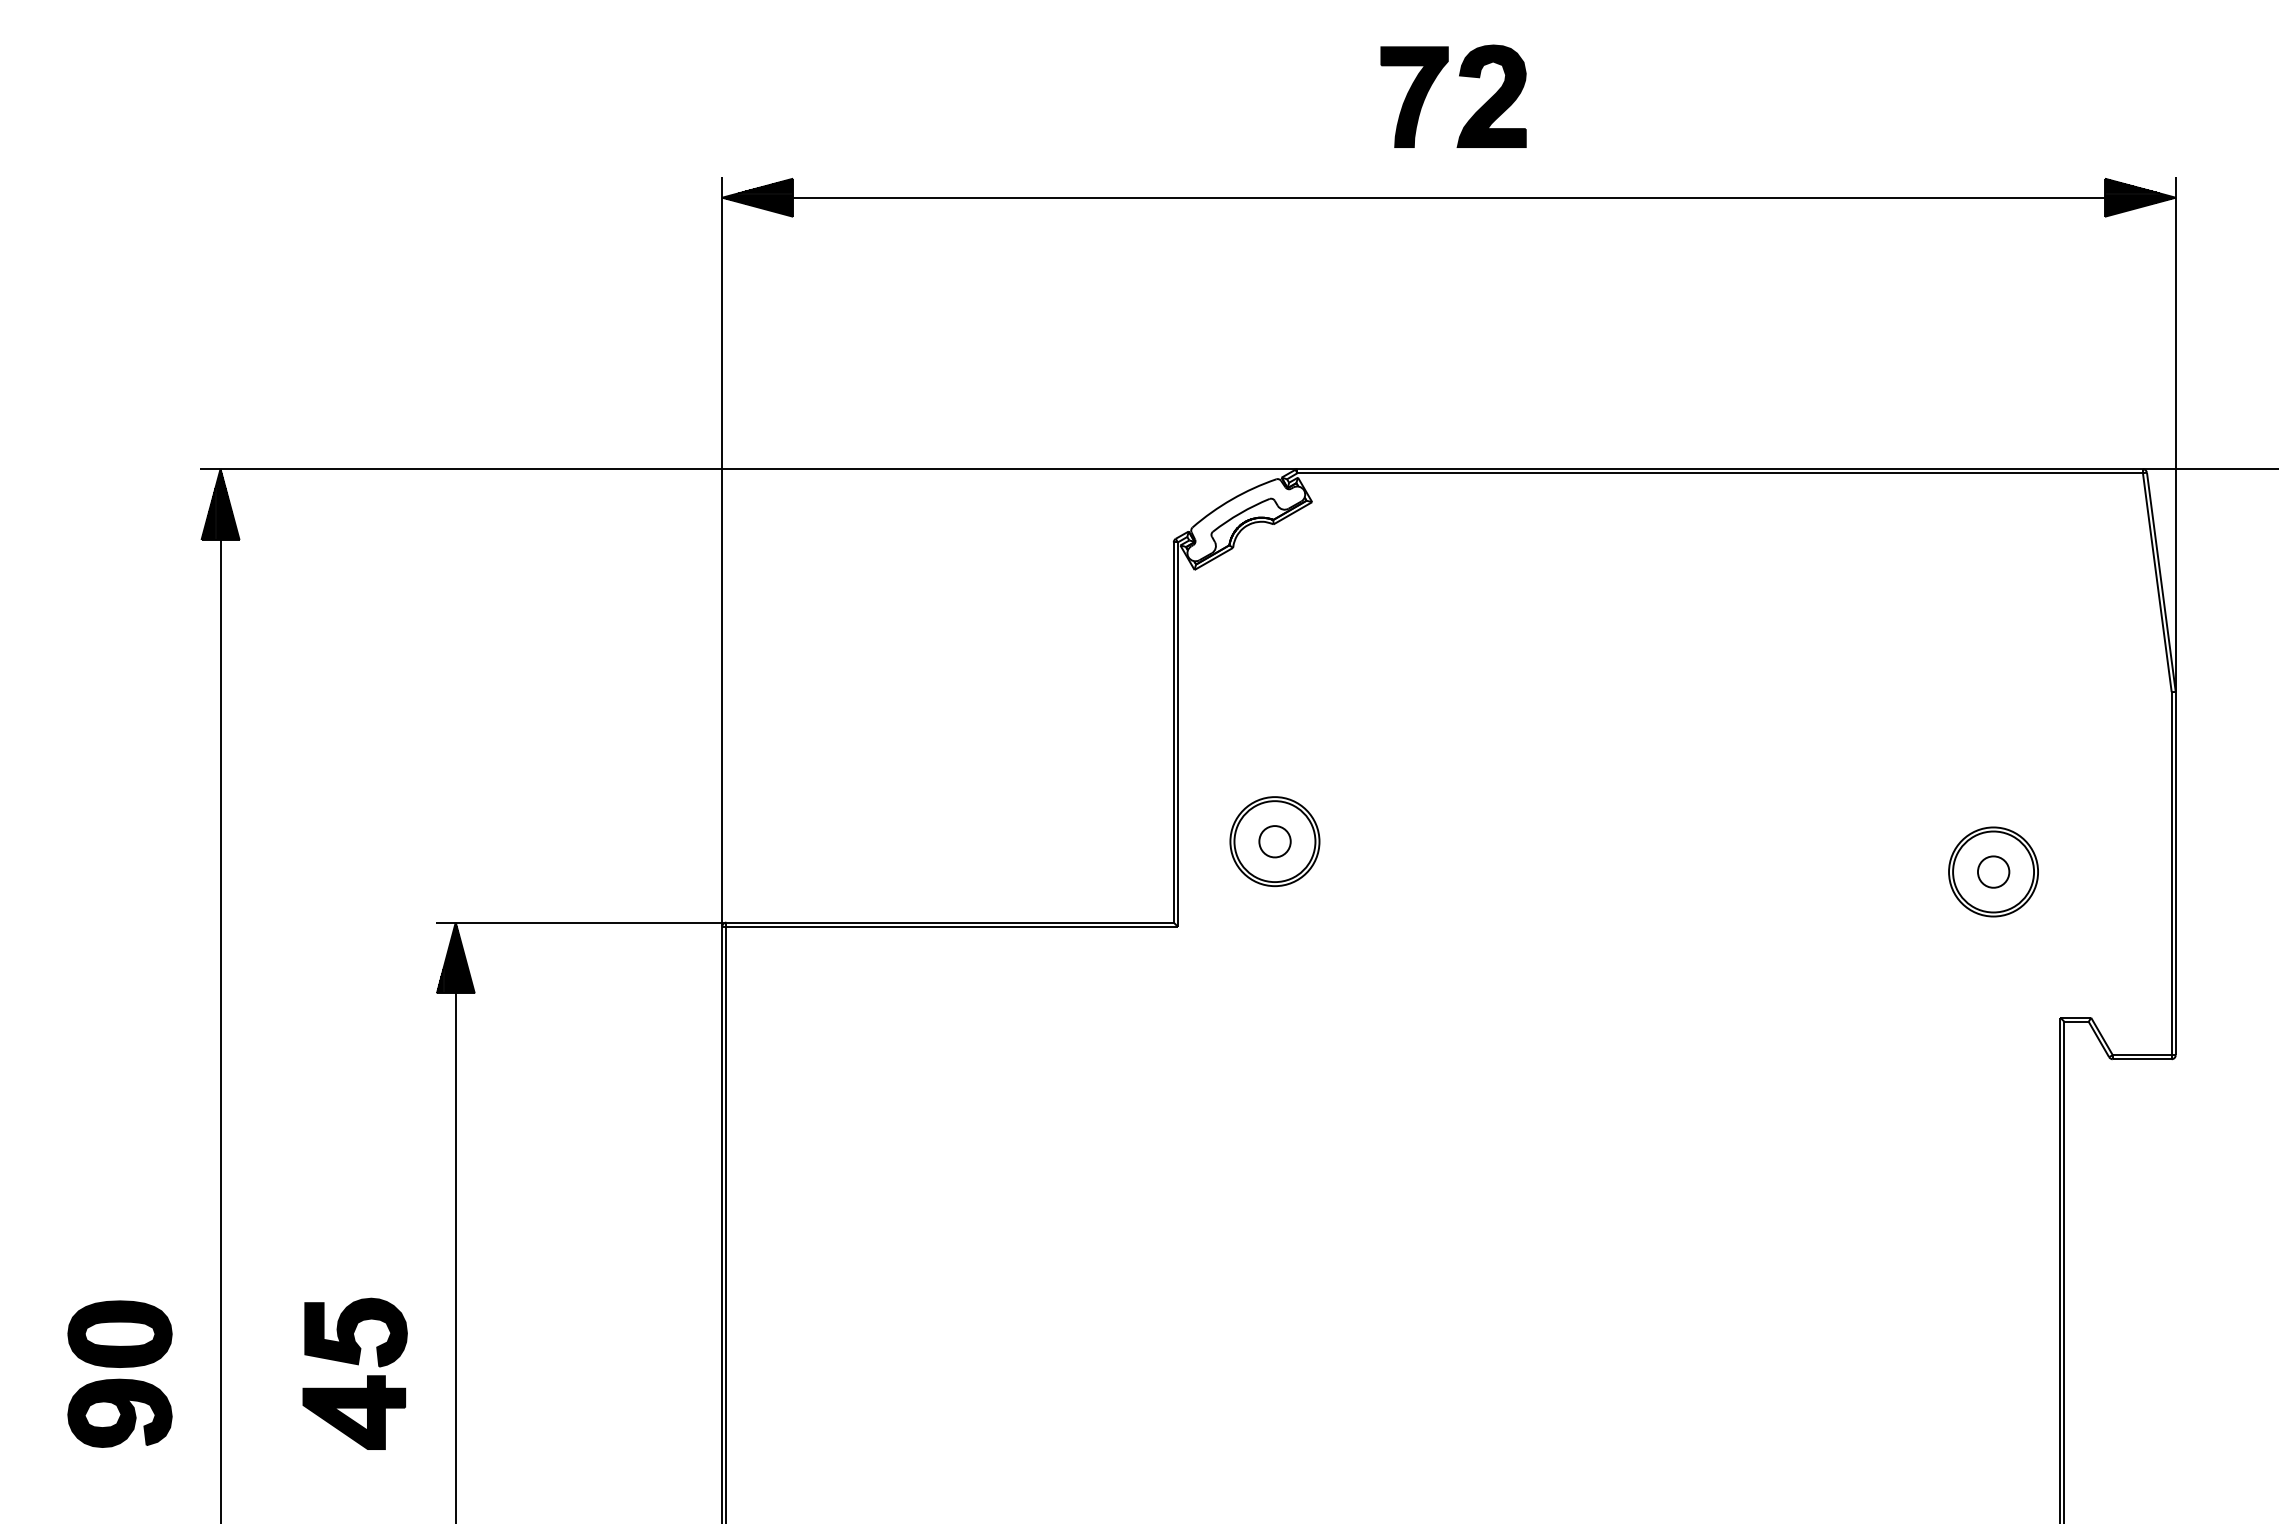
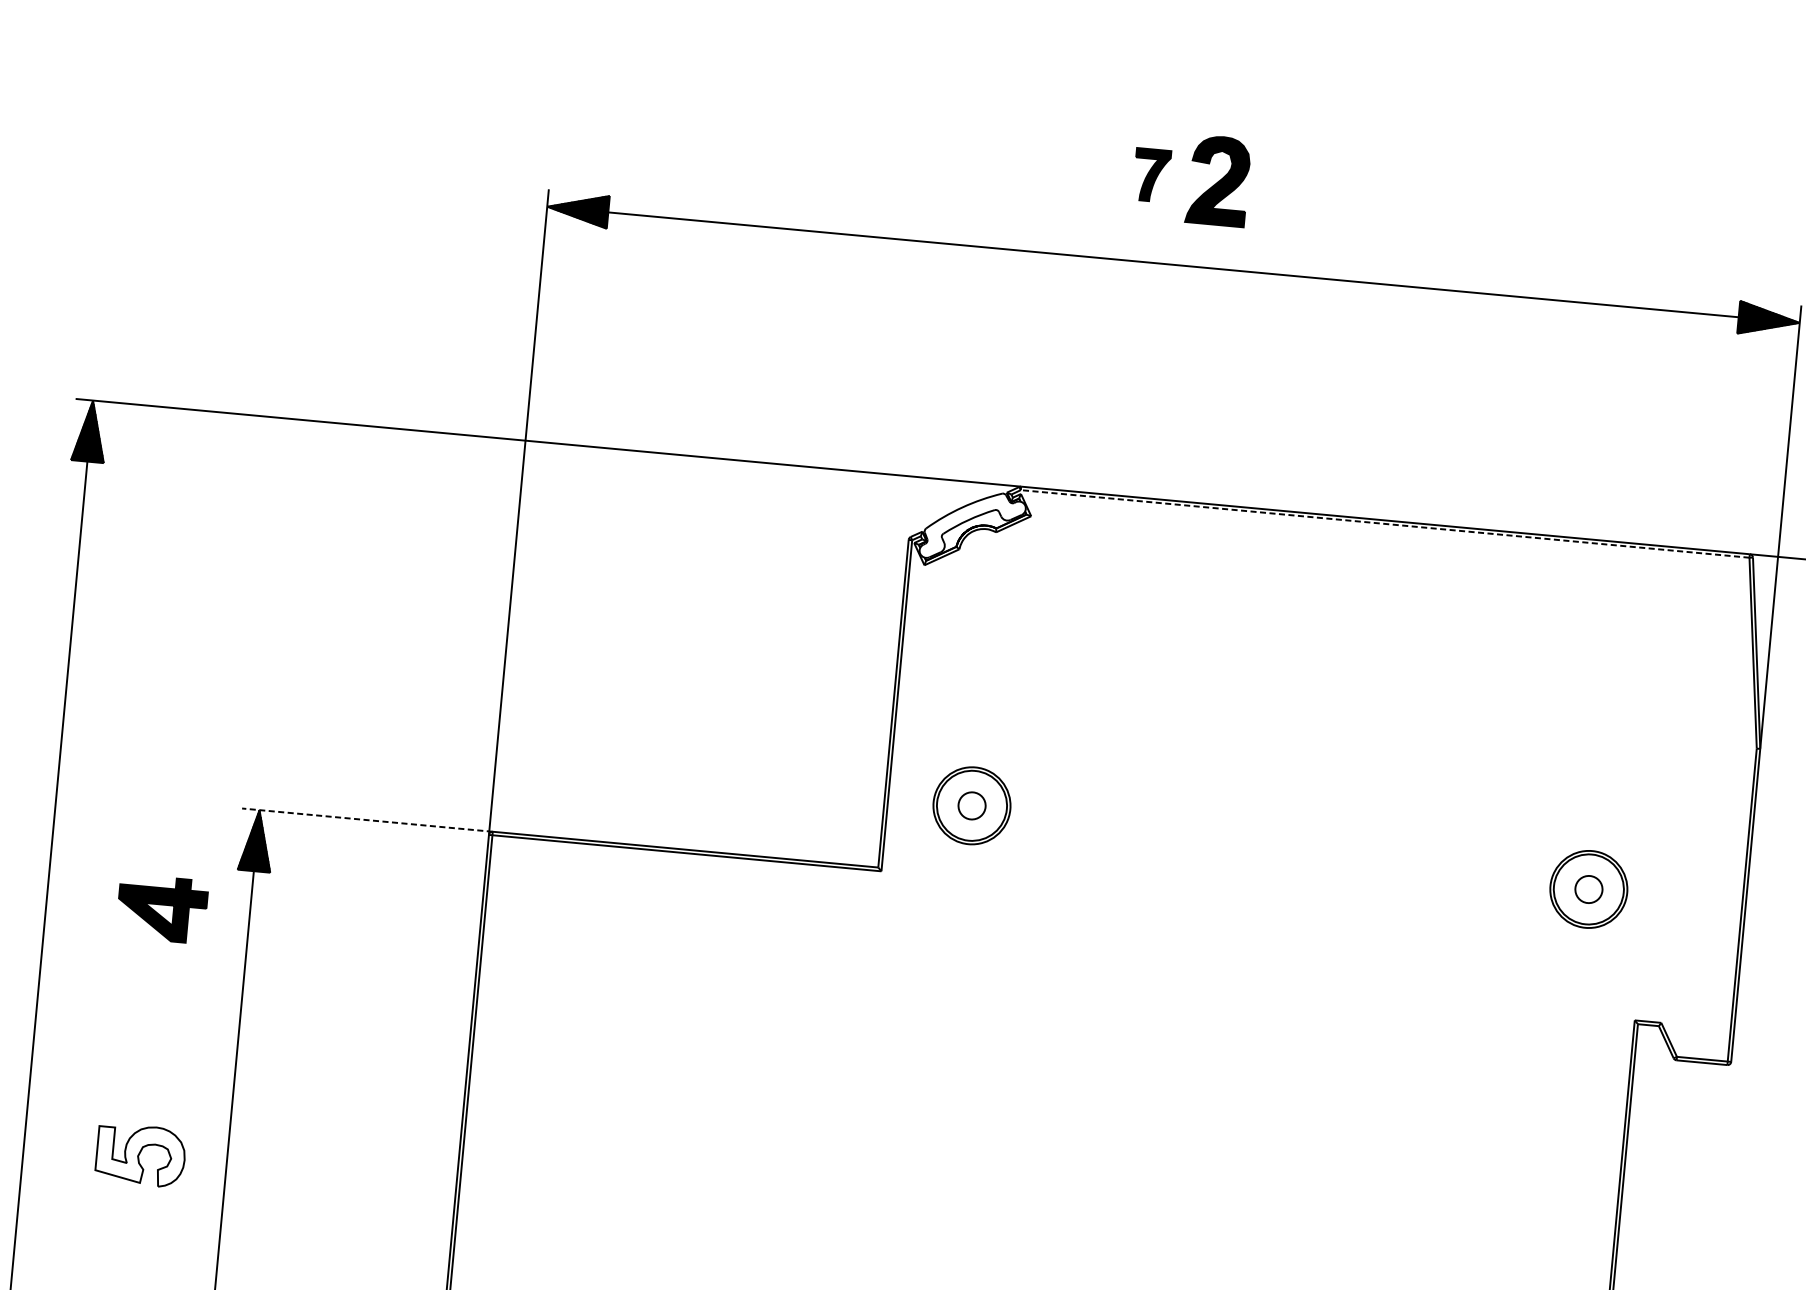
part: (1414, 96) -> (1151, 174), size x0.6
line: (1720, 473) -> (1385, 524), solid -> dashed
line: (580, 922) -> (367, 820), solid -> dashed
fill: (355, 1332) -> (140, 1155), removed
part: (353, 1412) -> (161, 908), moved

